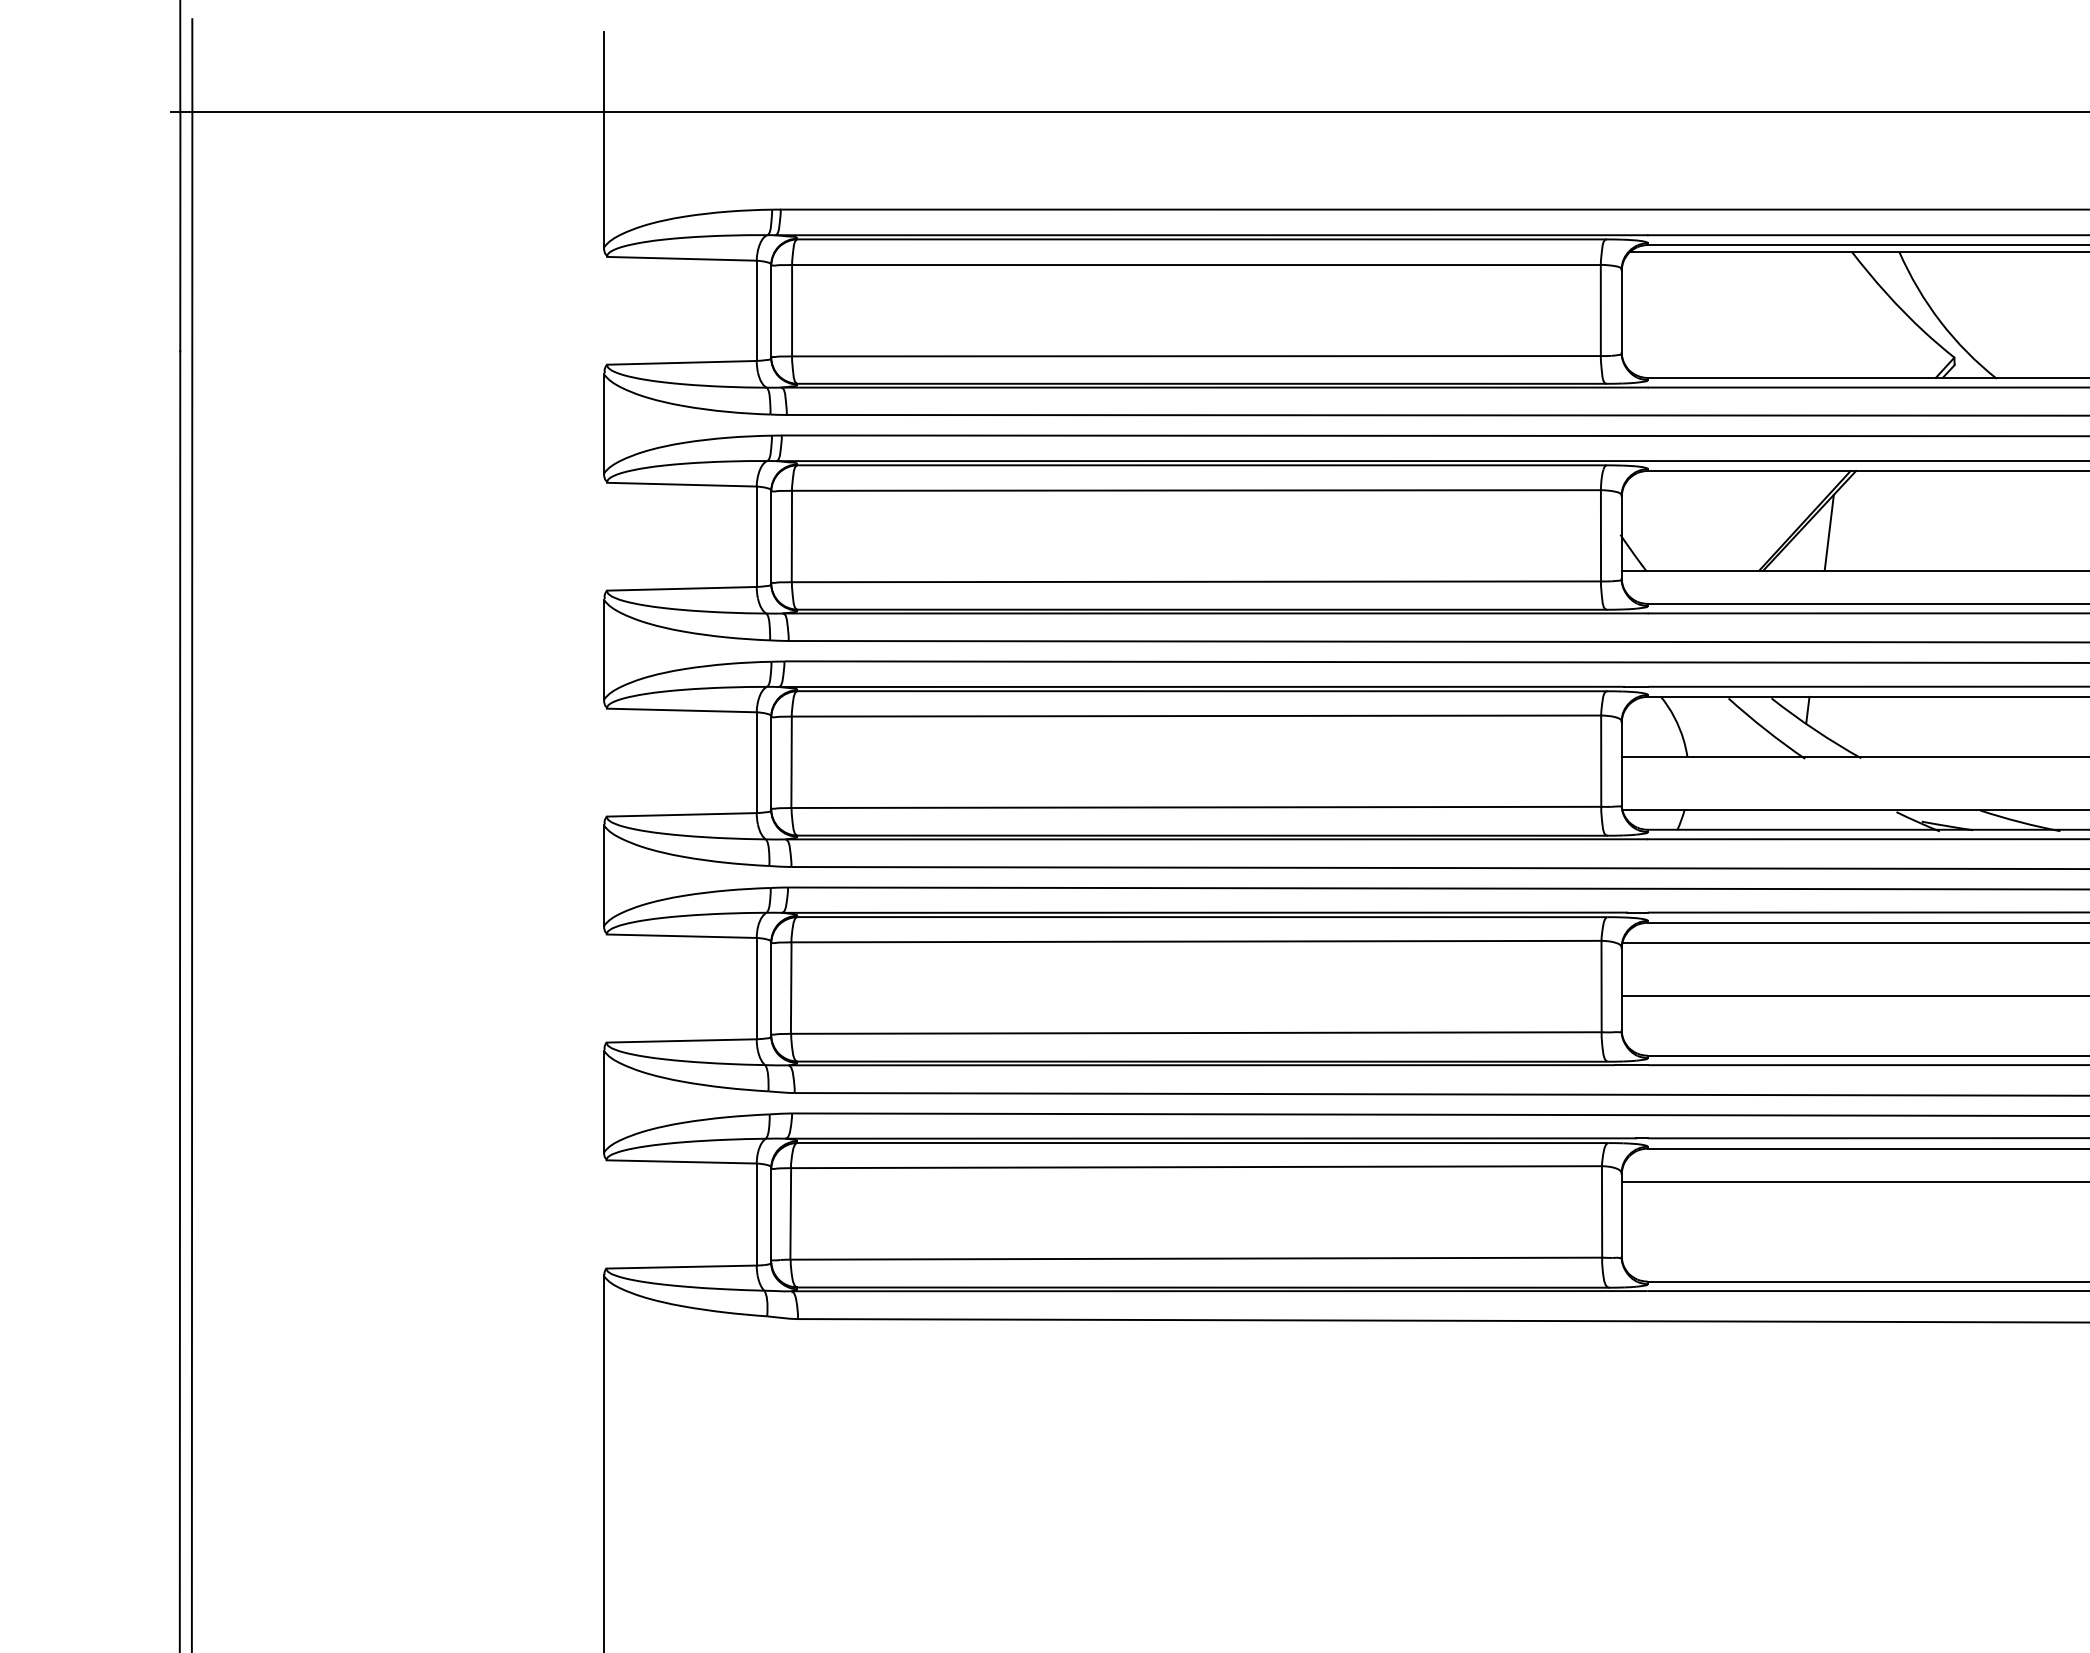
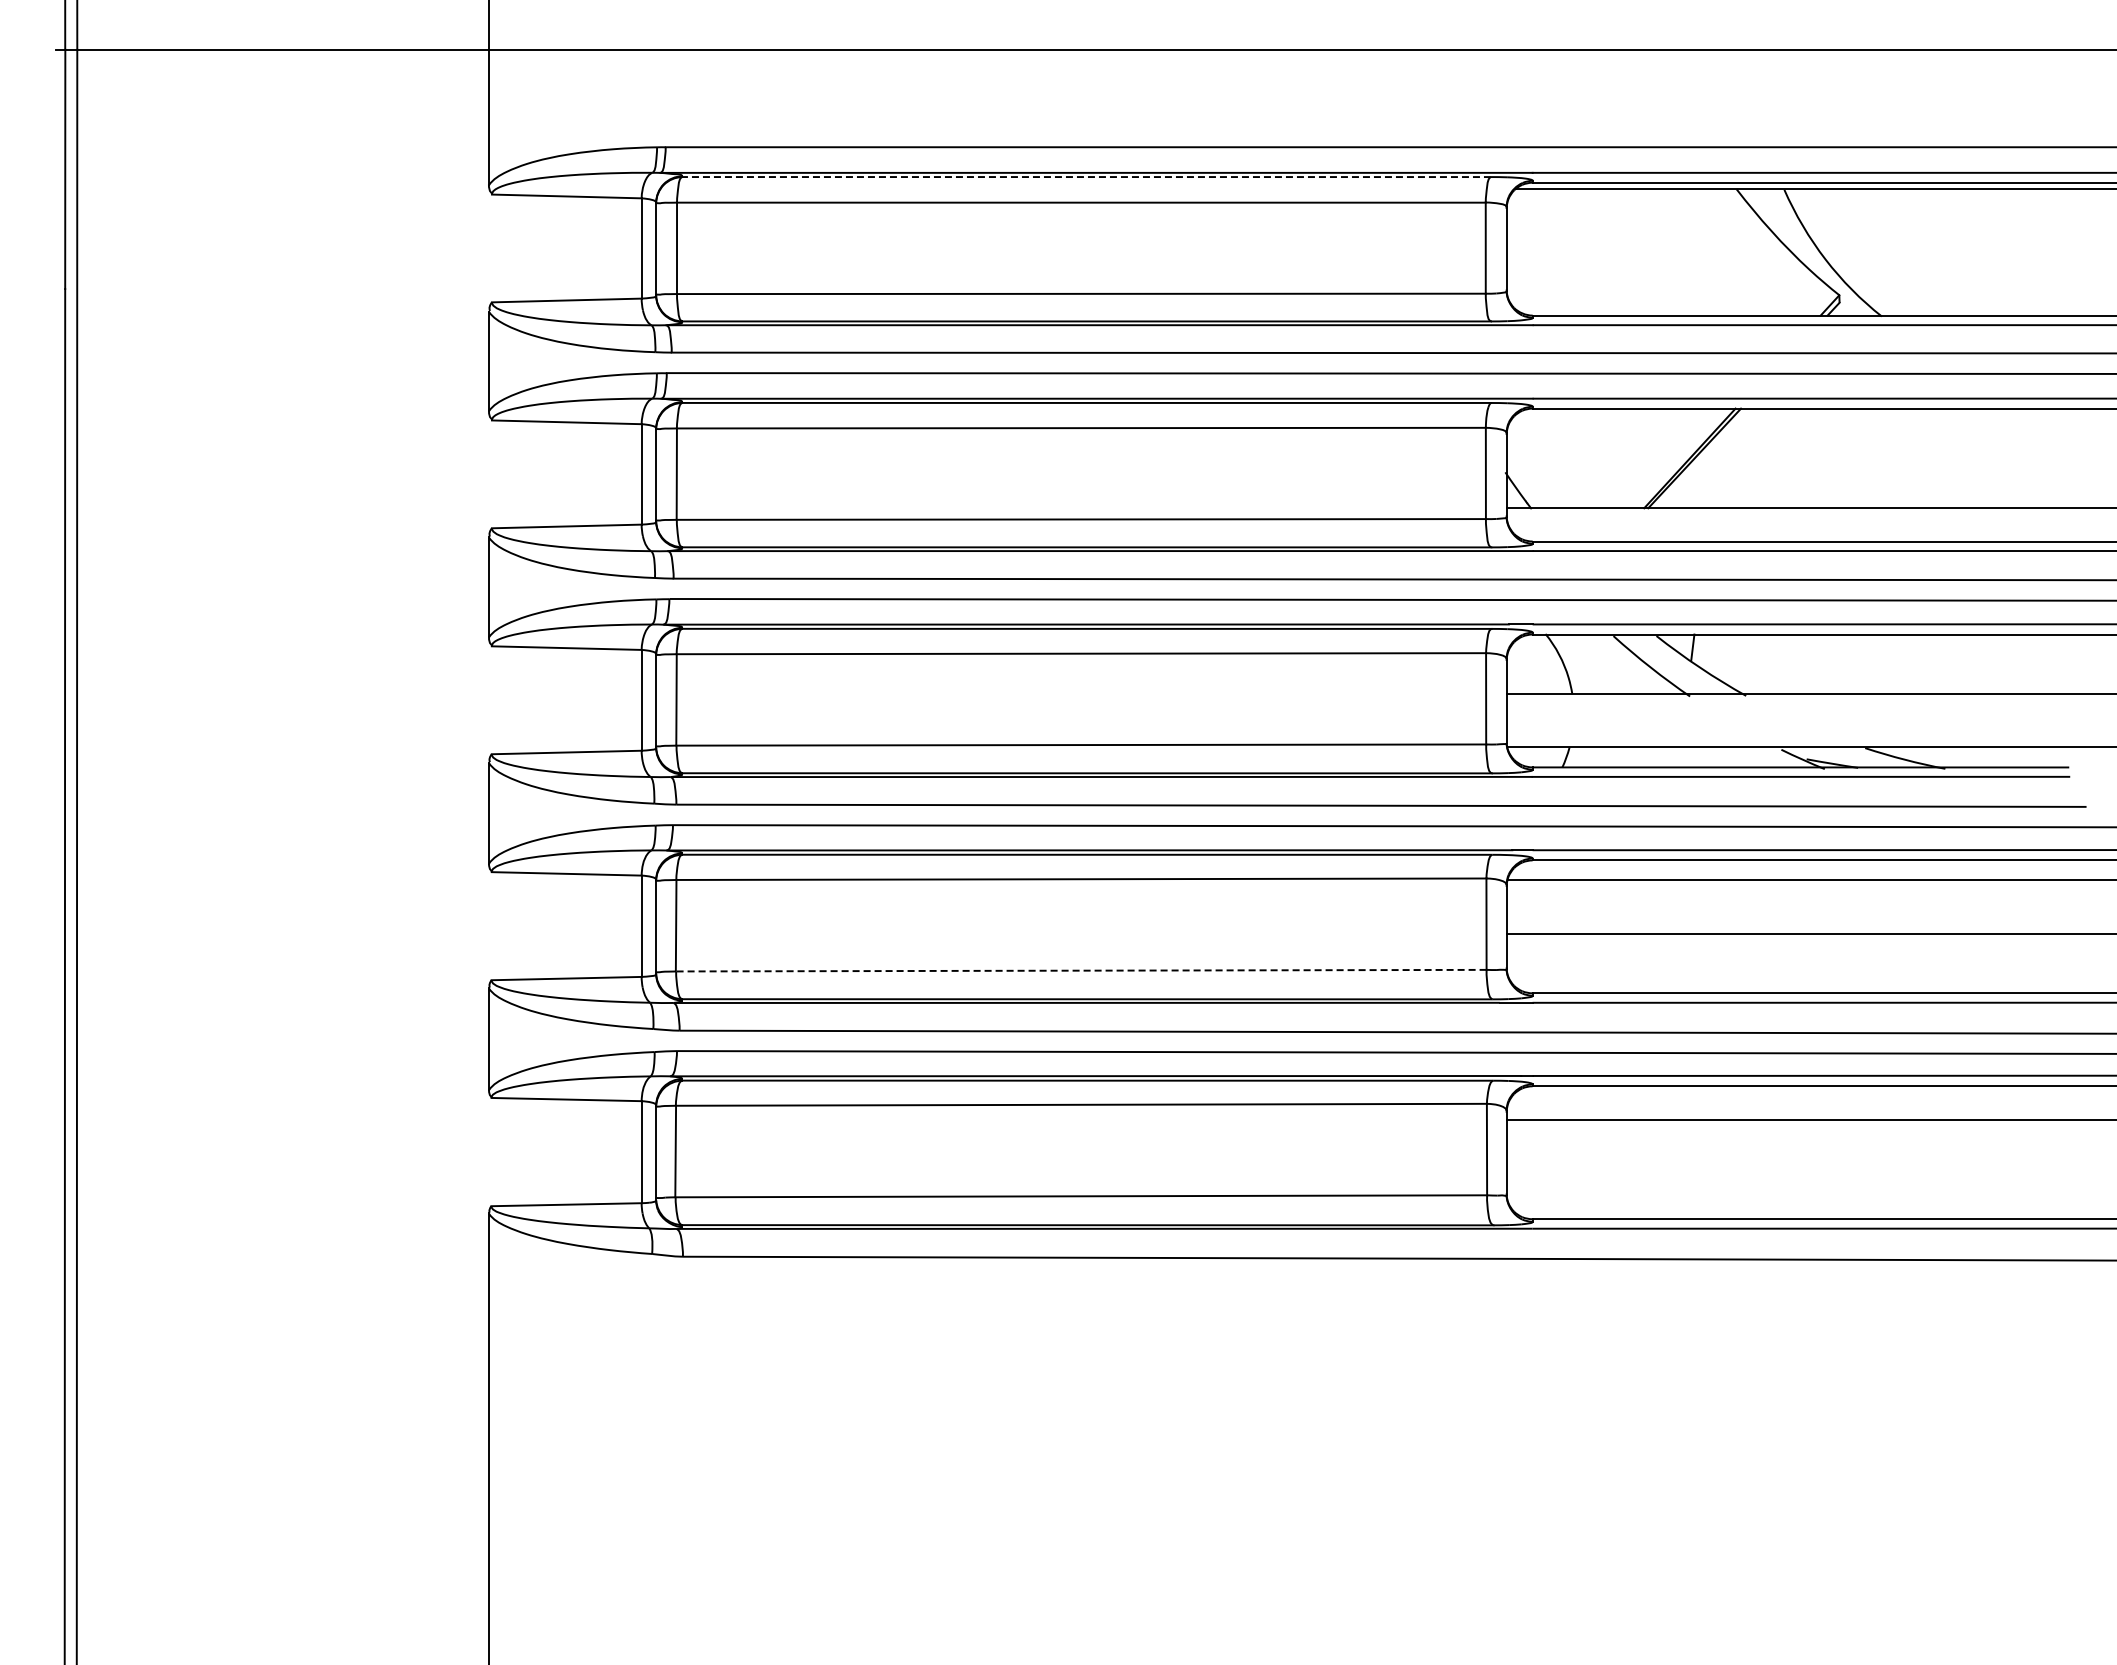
line: (1201, 239) -> (1086, 177), solid -> dashed
line: (1828, 532) -> (1713, 470), removed
line: (1195, 1032) -> (1080, 970), solid -> dashed

